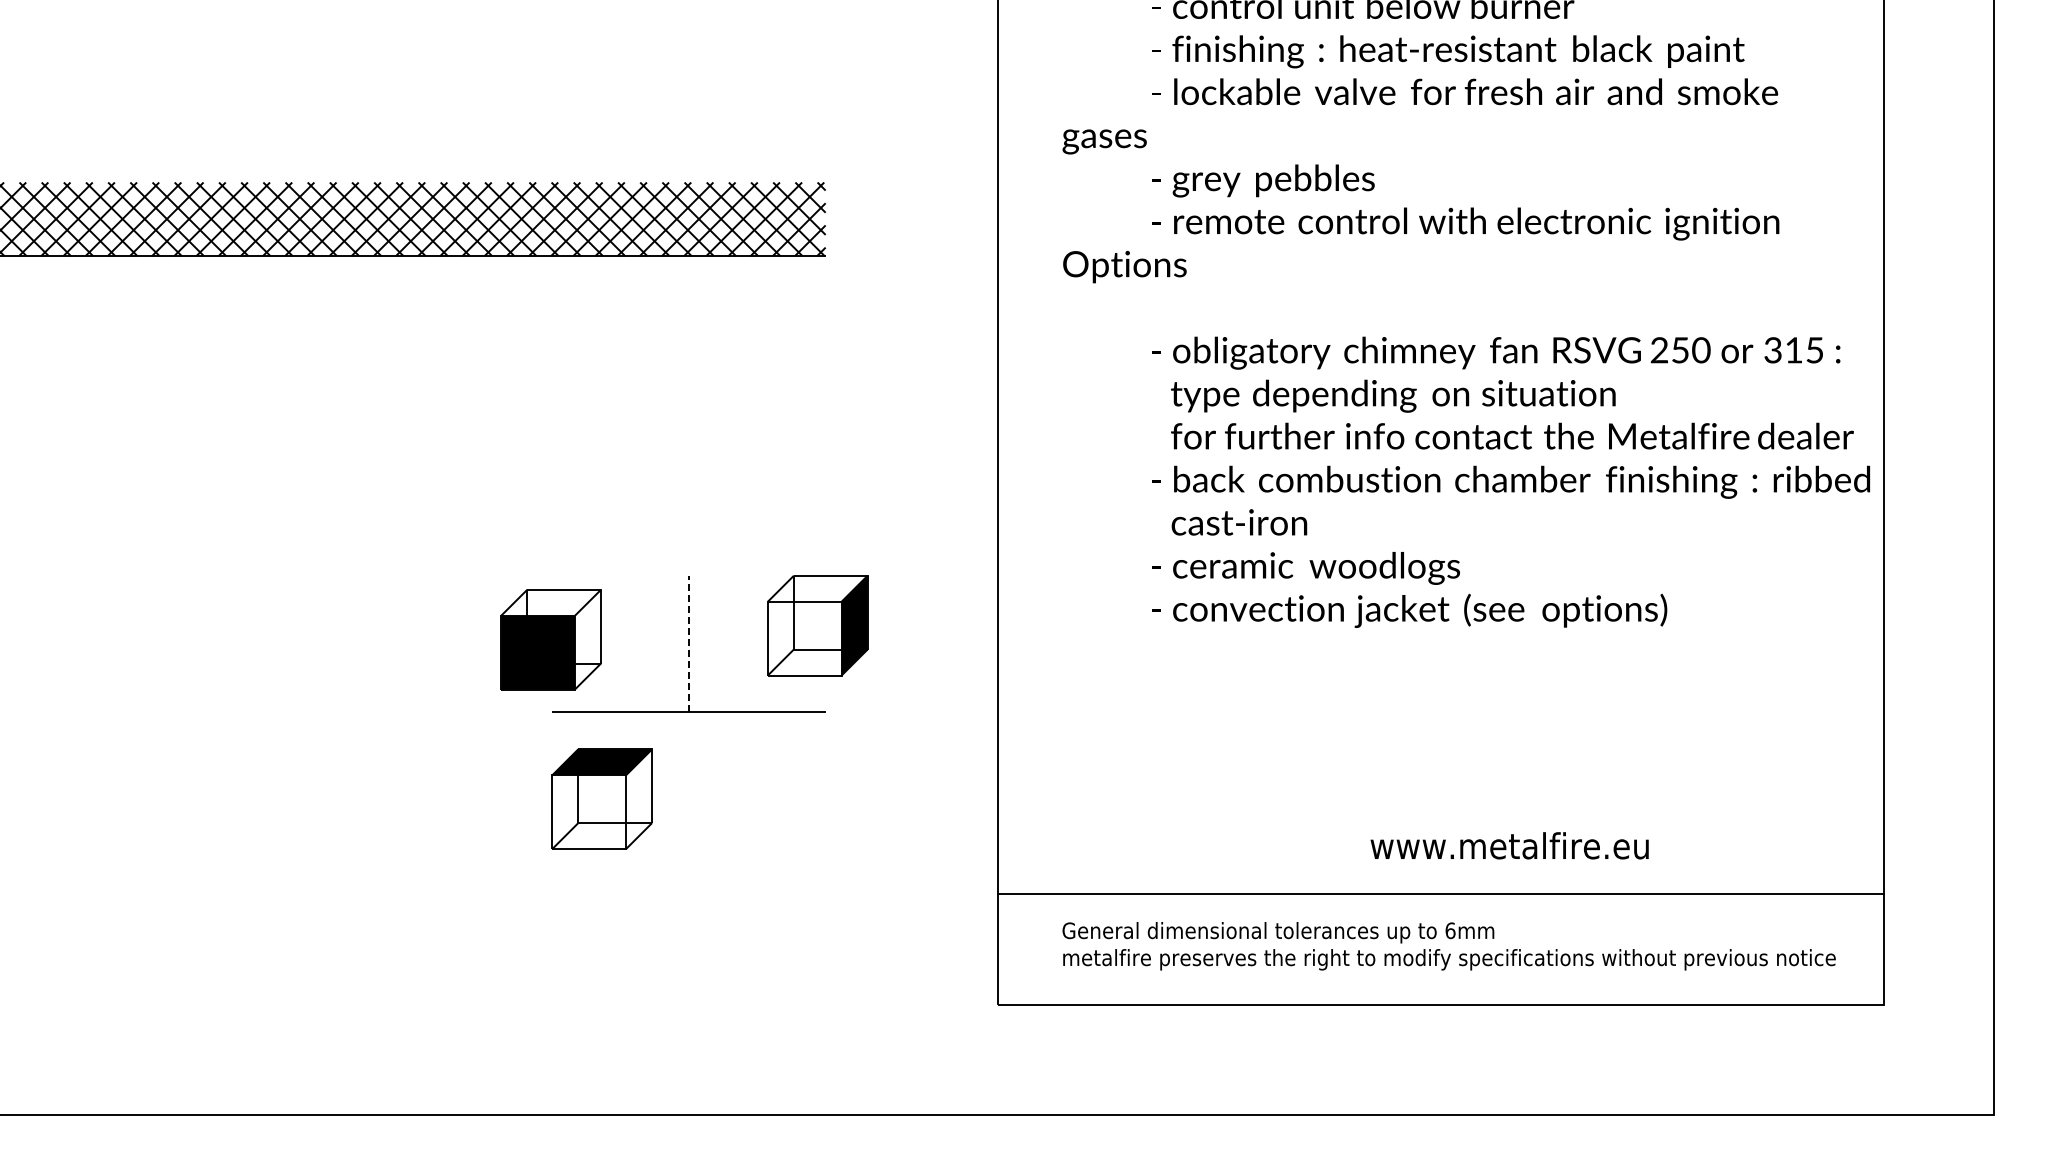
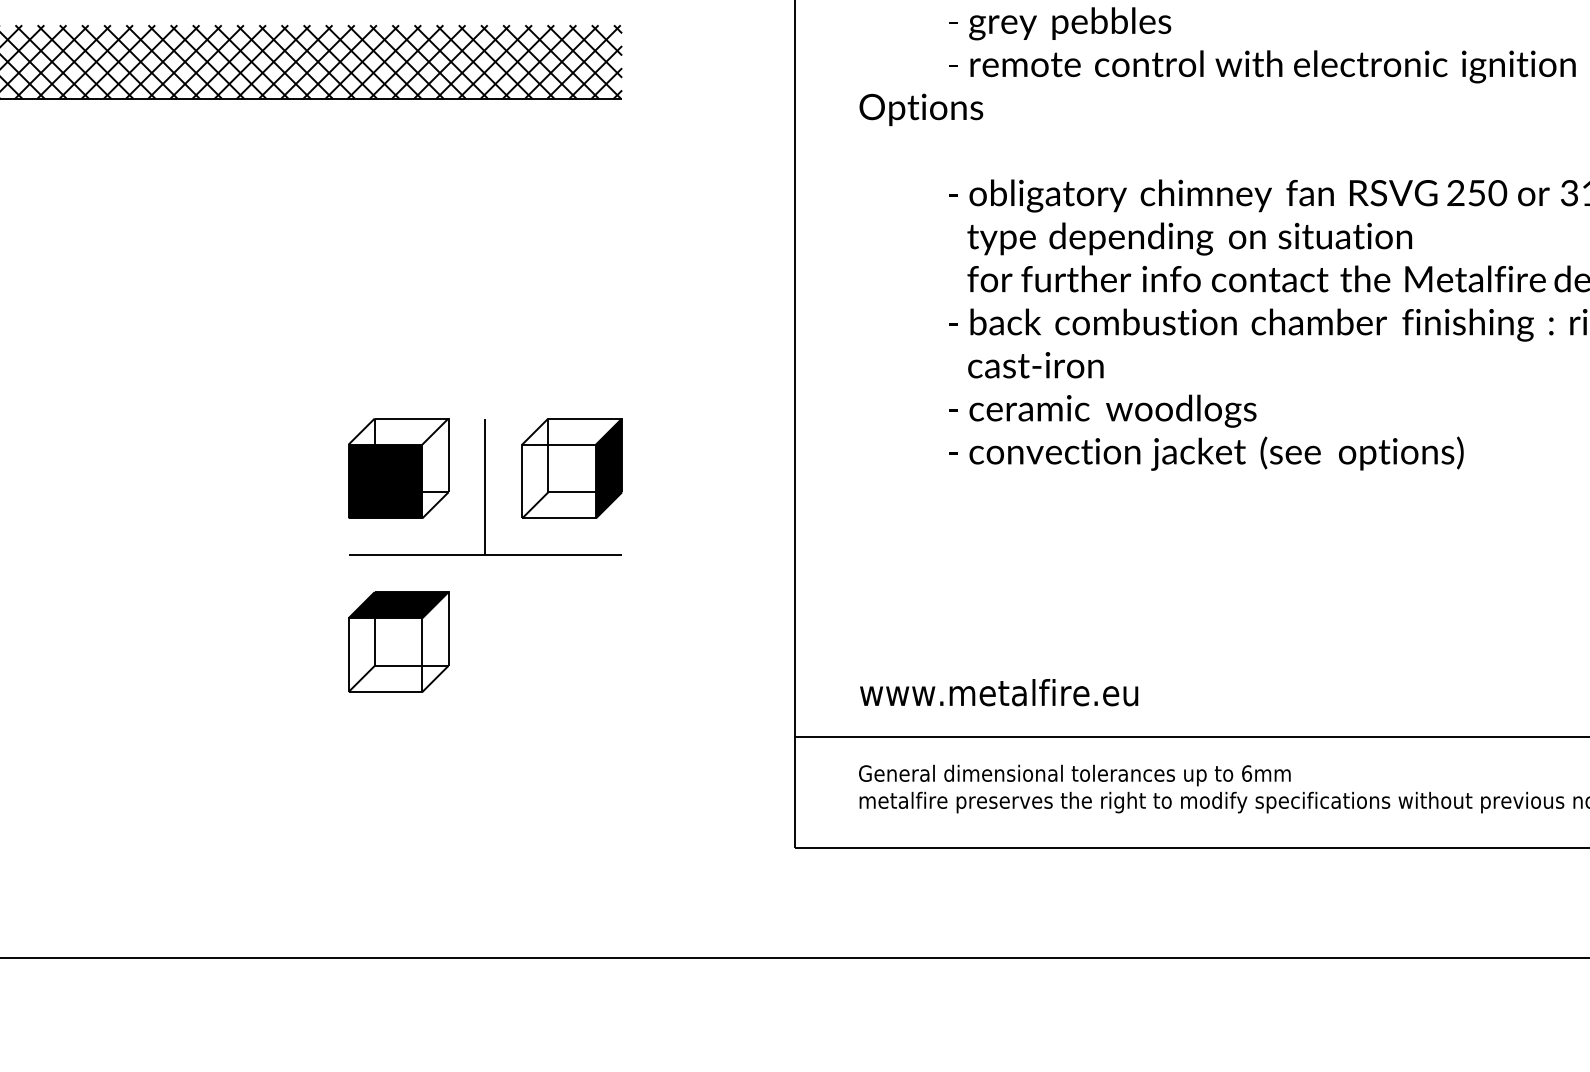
part: (817, 625) -> (571, 468), moved
part: (550, 639) -> (397, 468), moved
line: (688, 643) -> (484, 486), dashed -> solid
text: (1509, 845) -> (998, 692), moved

